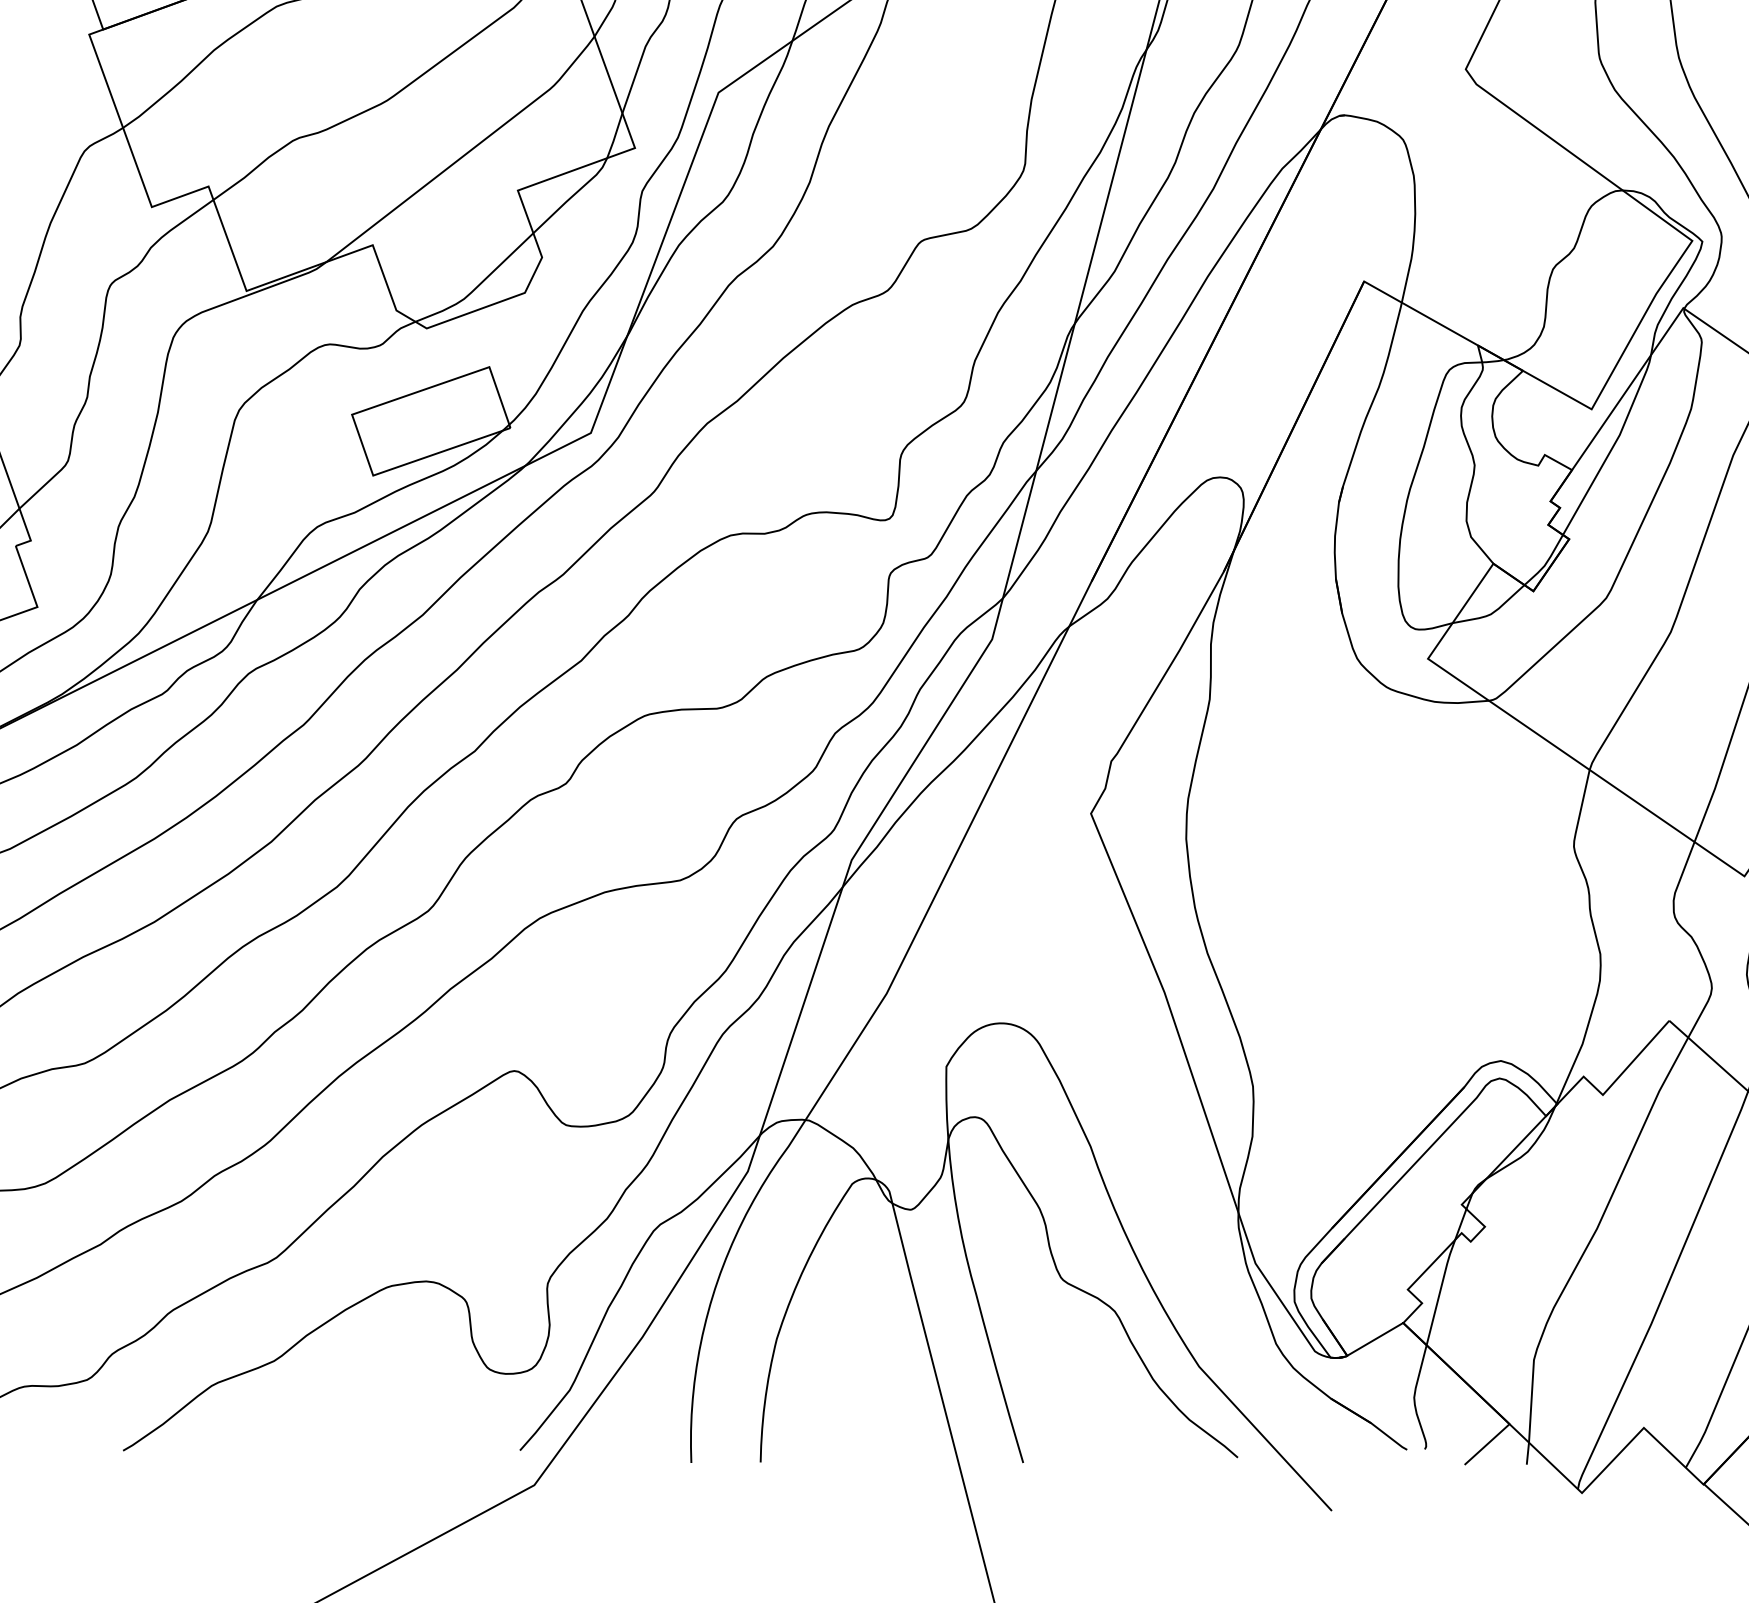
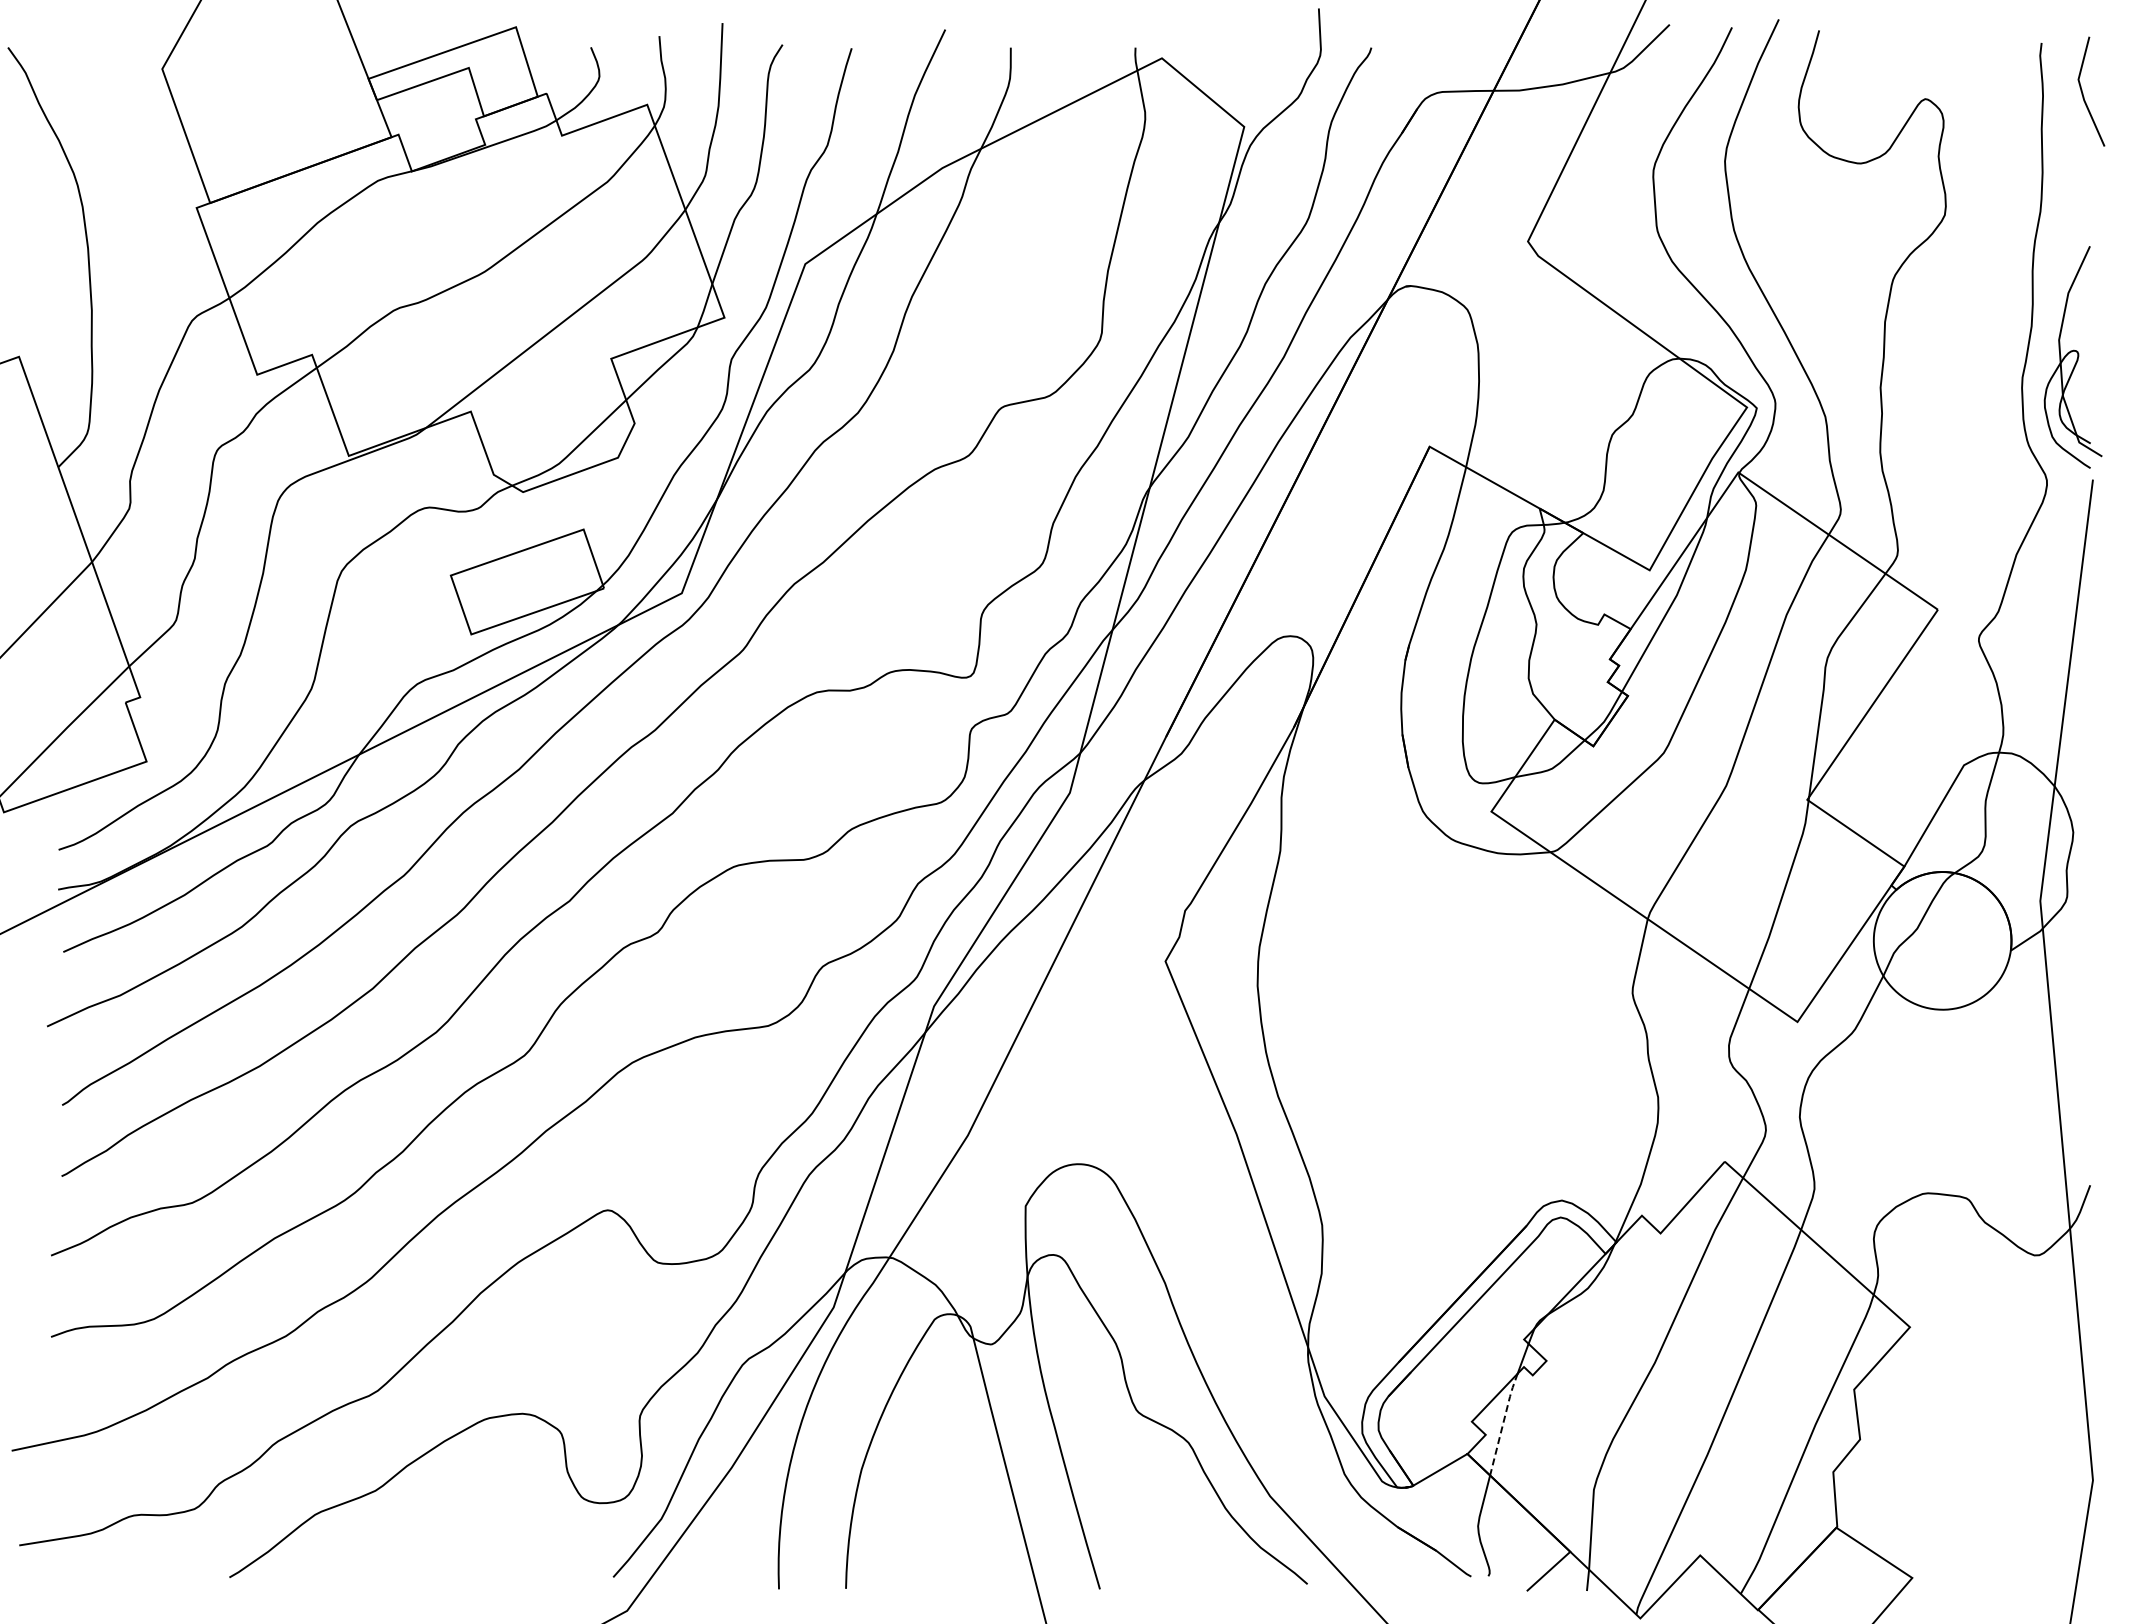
line: (1440, 1291) -> (1503, 1423), solid -> dashed

